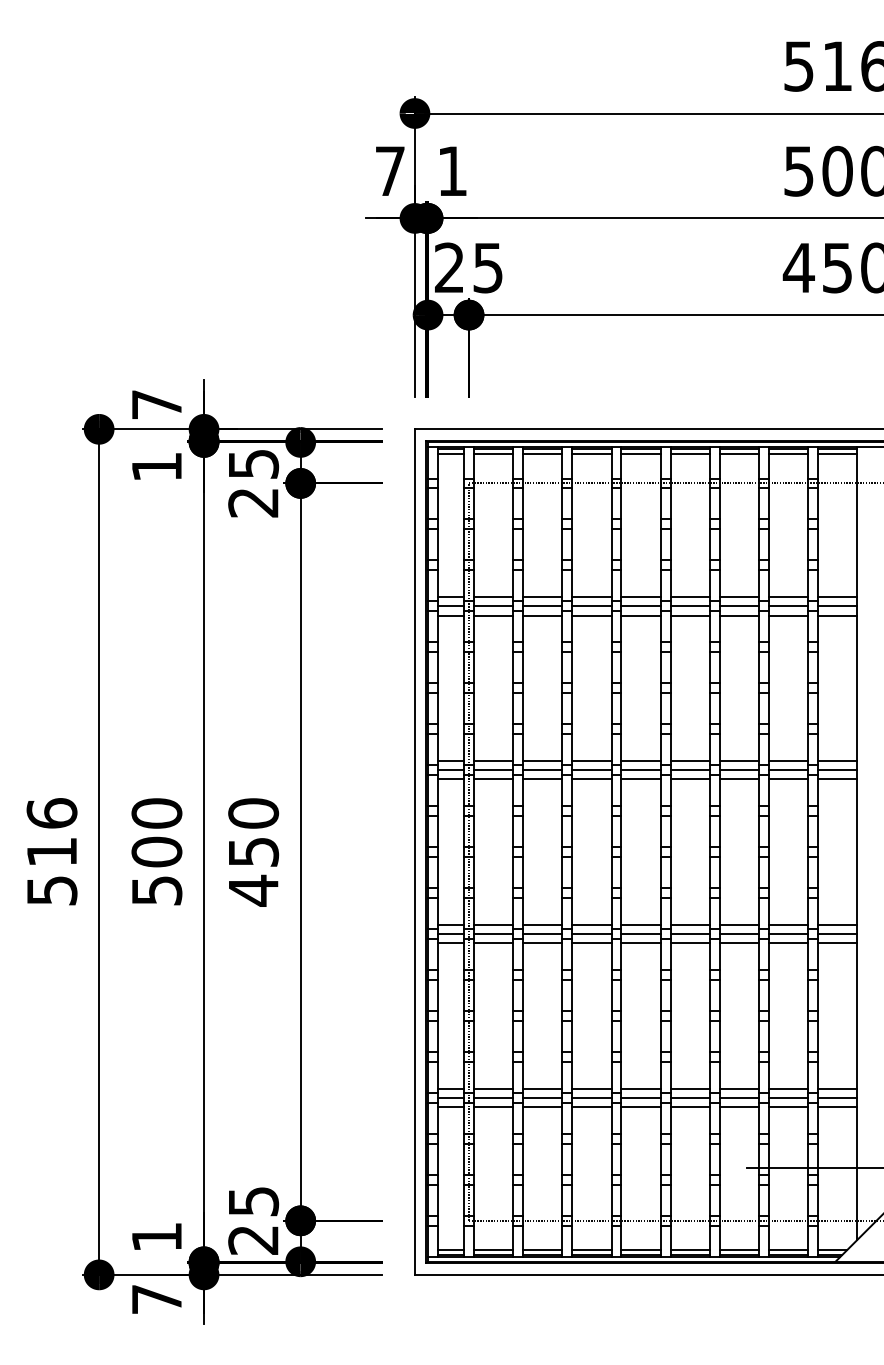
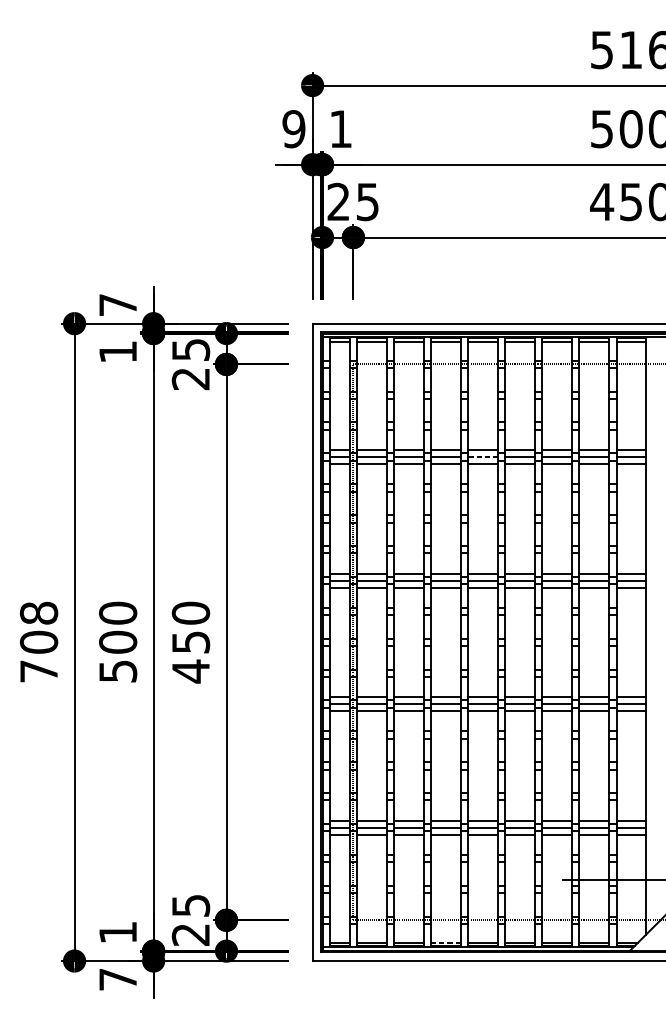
text: (390, 170) -> (294, 128), 7 -> 9
line: (641, 606) -> (483, 457), solid -> dashed
text: (51, 851) -> (38, 641), 516 -> 708
line: (591, 1250) -> (445, 942), solid -> dashed

